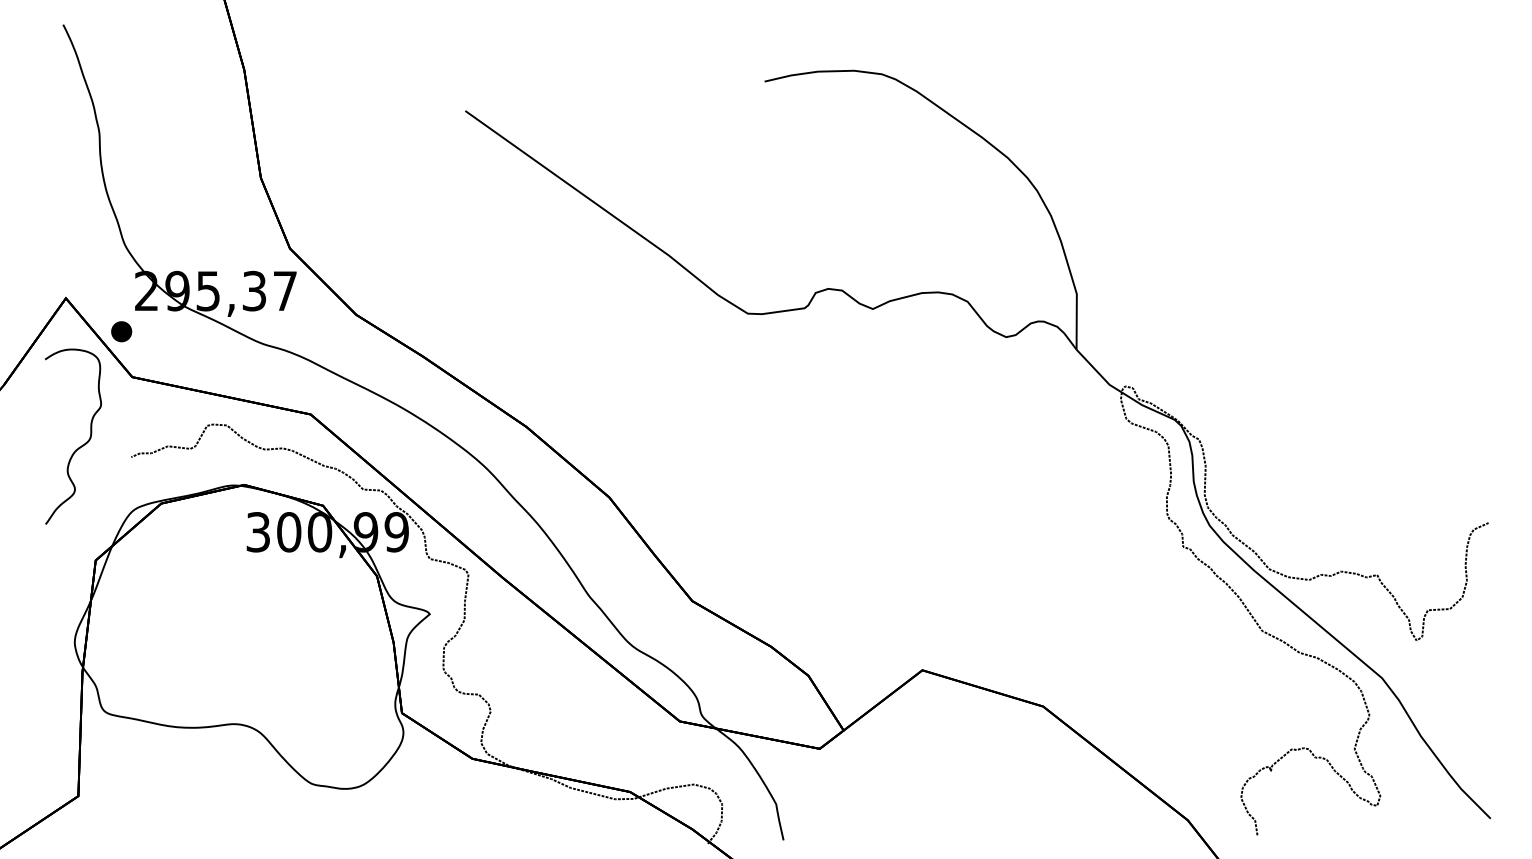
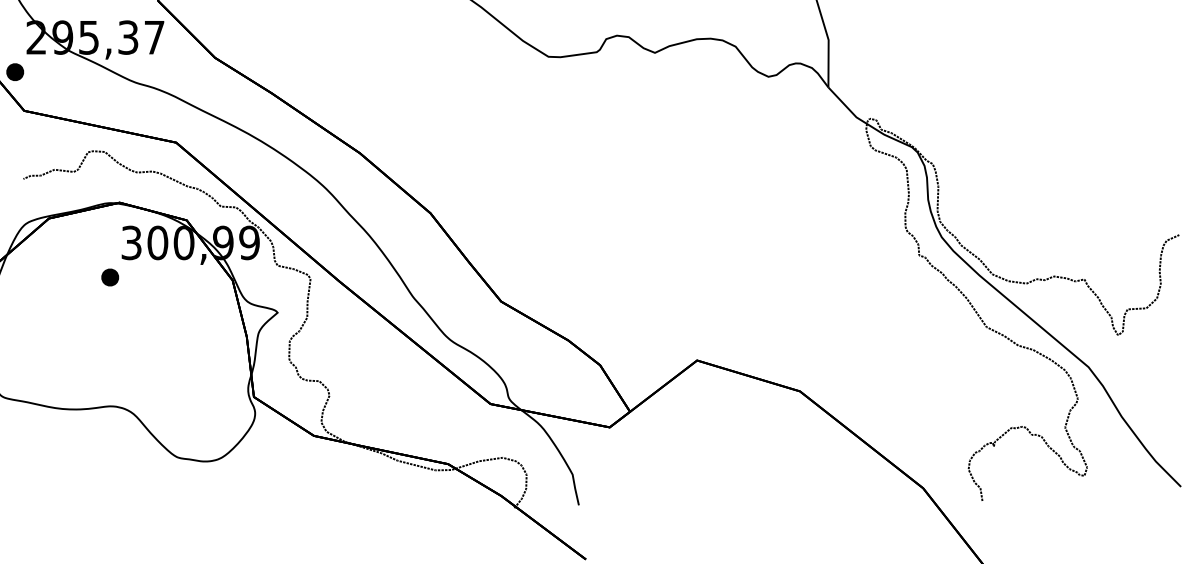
part: (232, 572) -> (109, 277), added

